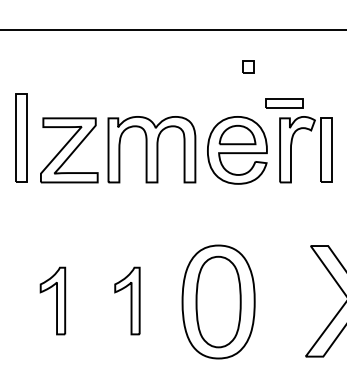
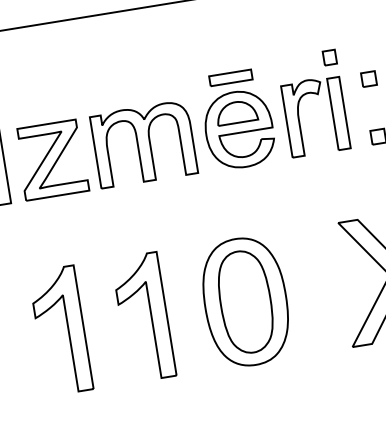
part: (248, 66) -> (329, 56), moved
part: (284, 103) -> (230, 77), moved
part: (52, 300) -> (60, 330), size x1.67
part: (127, 300) -> (143, 316), size x1.67

